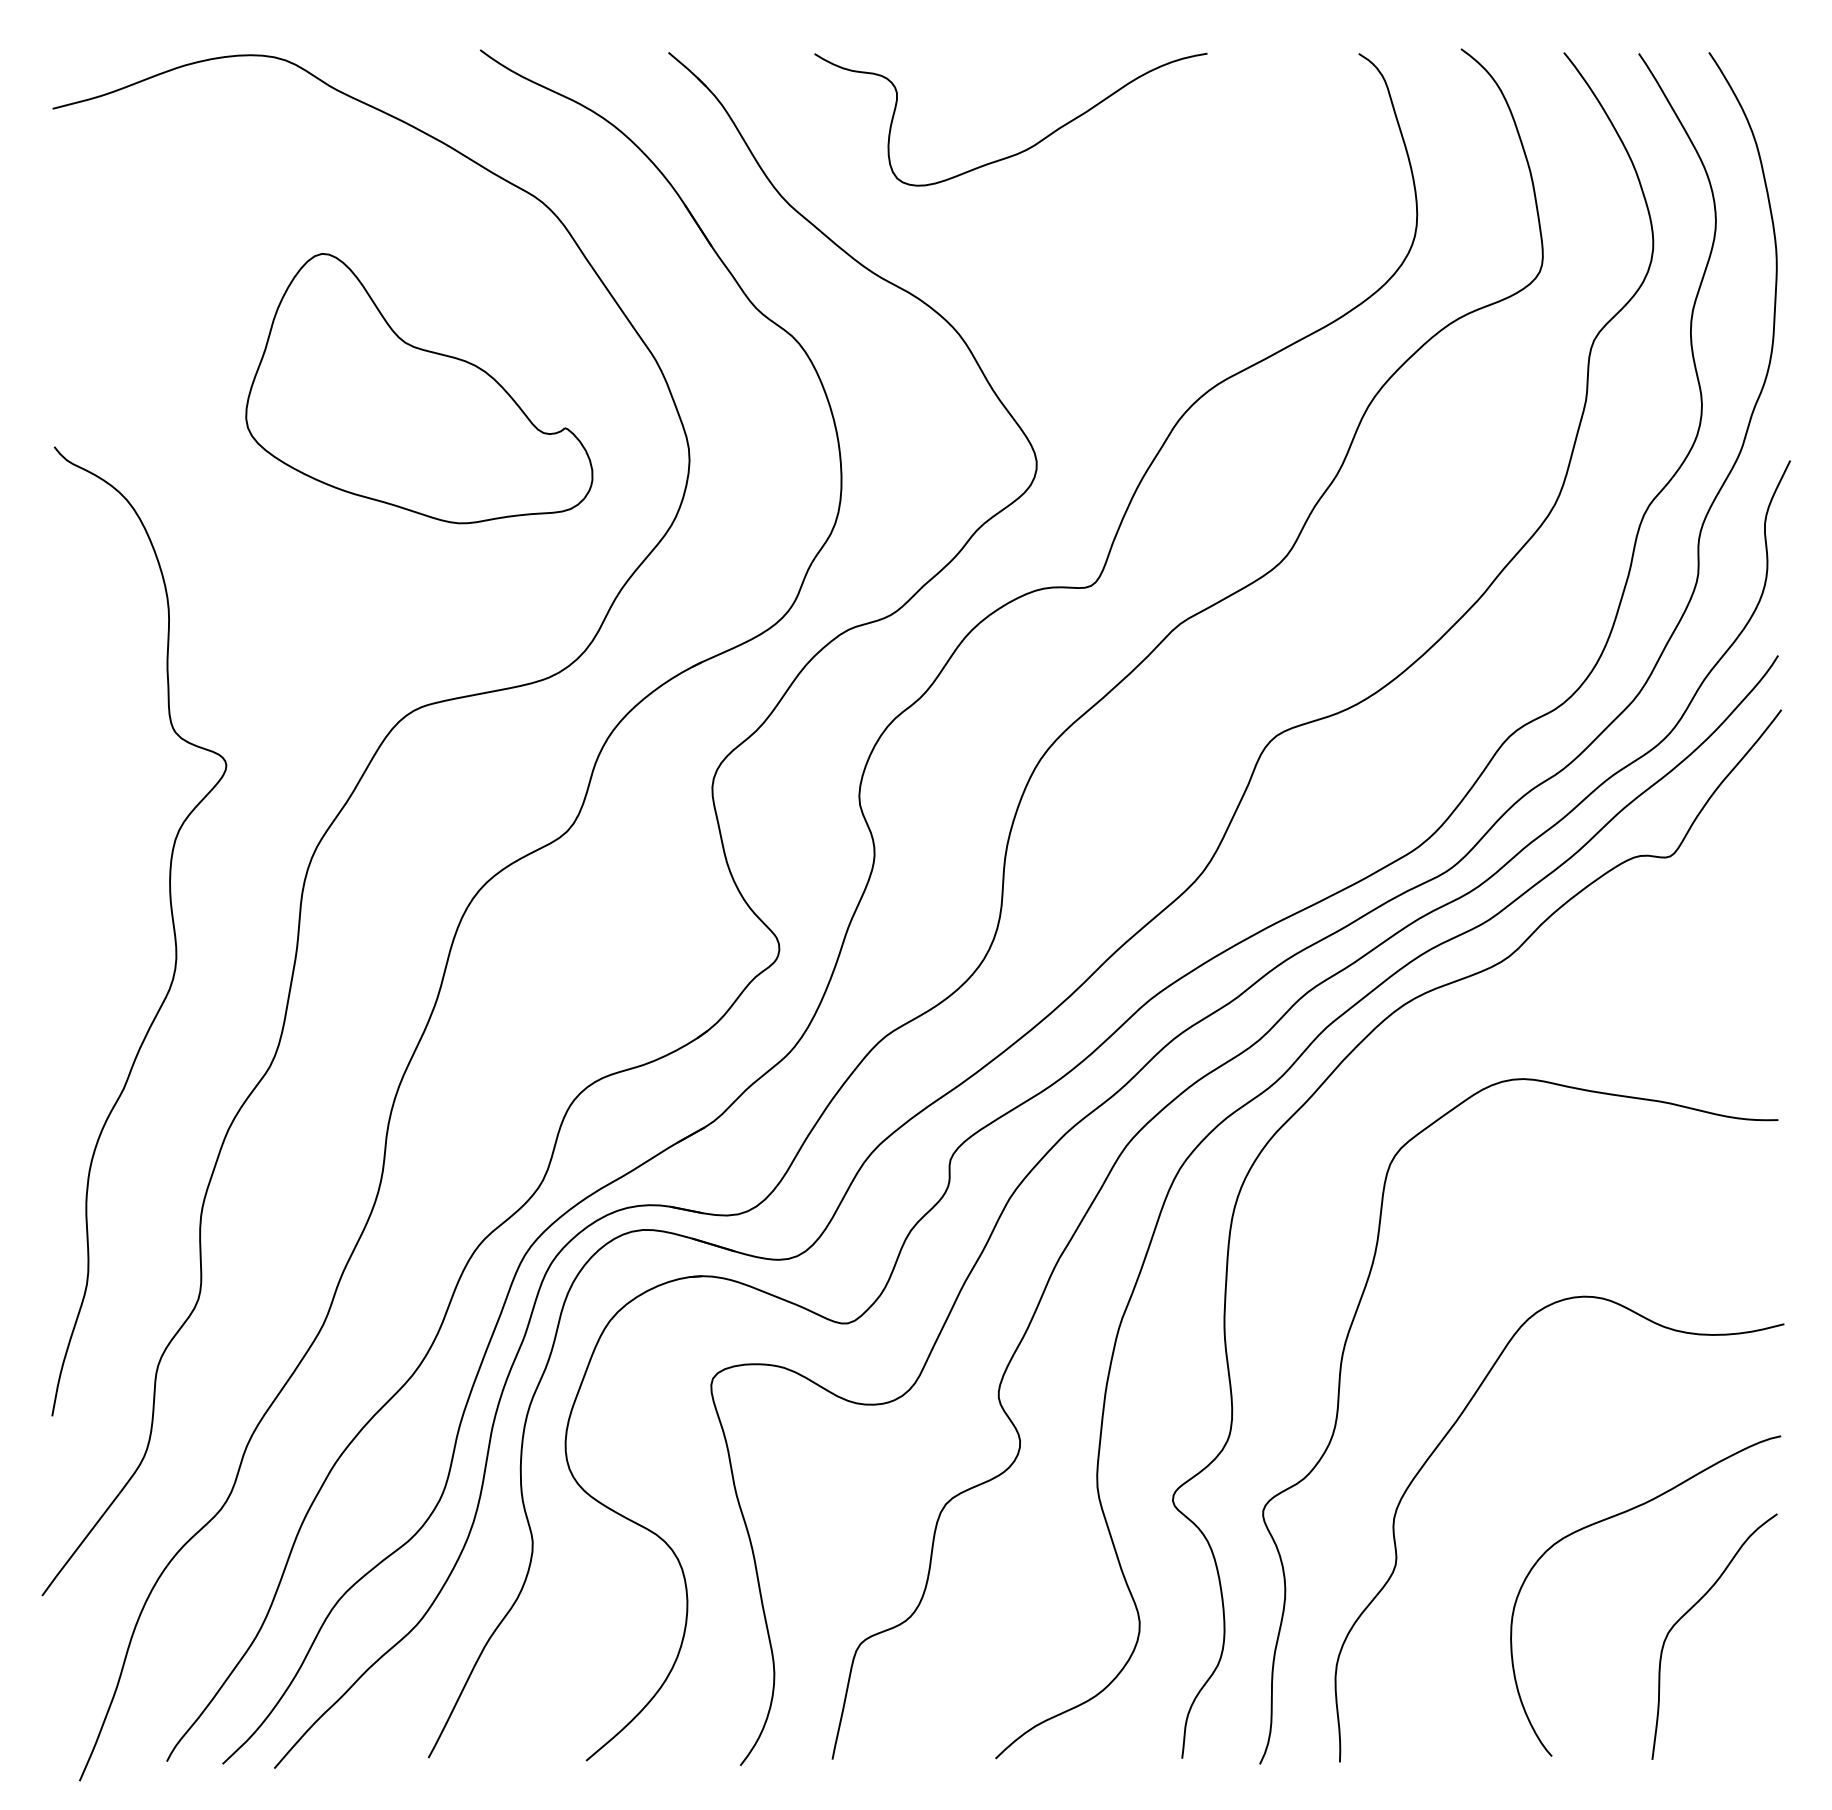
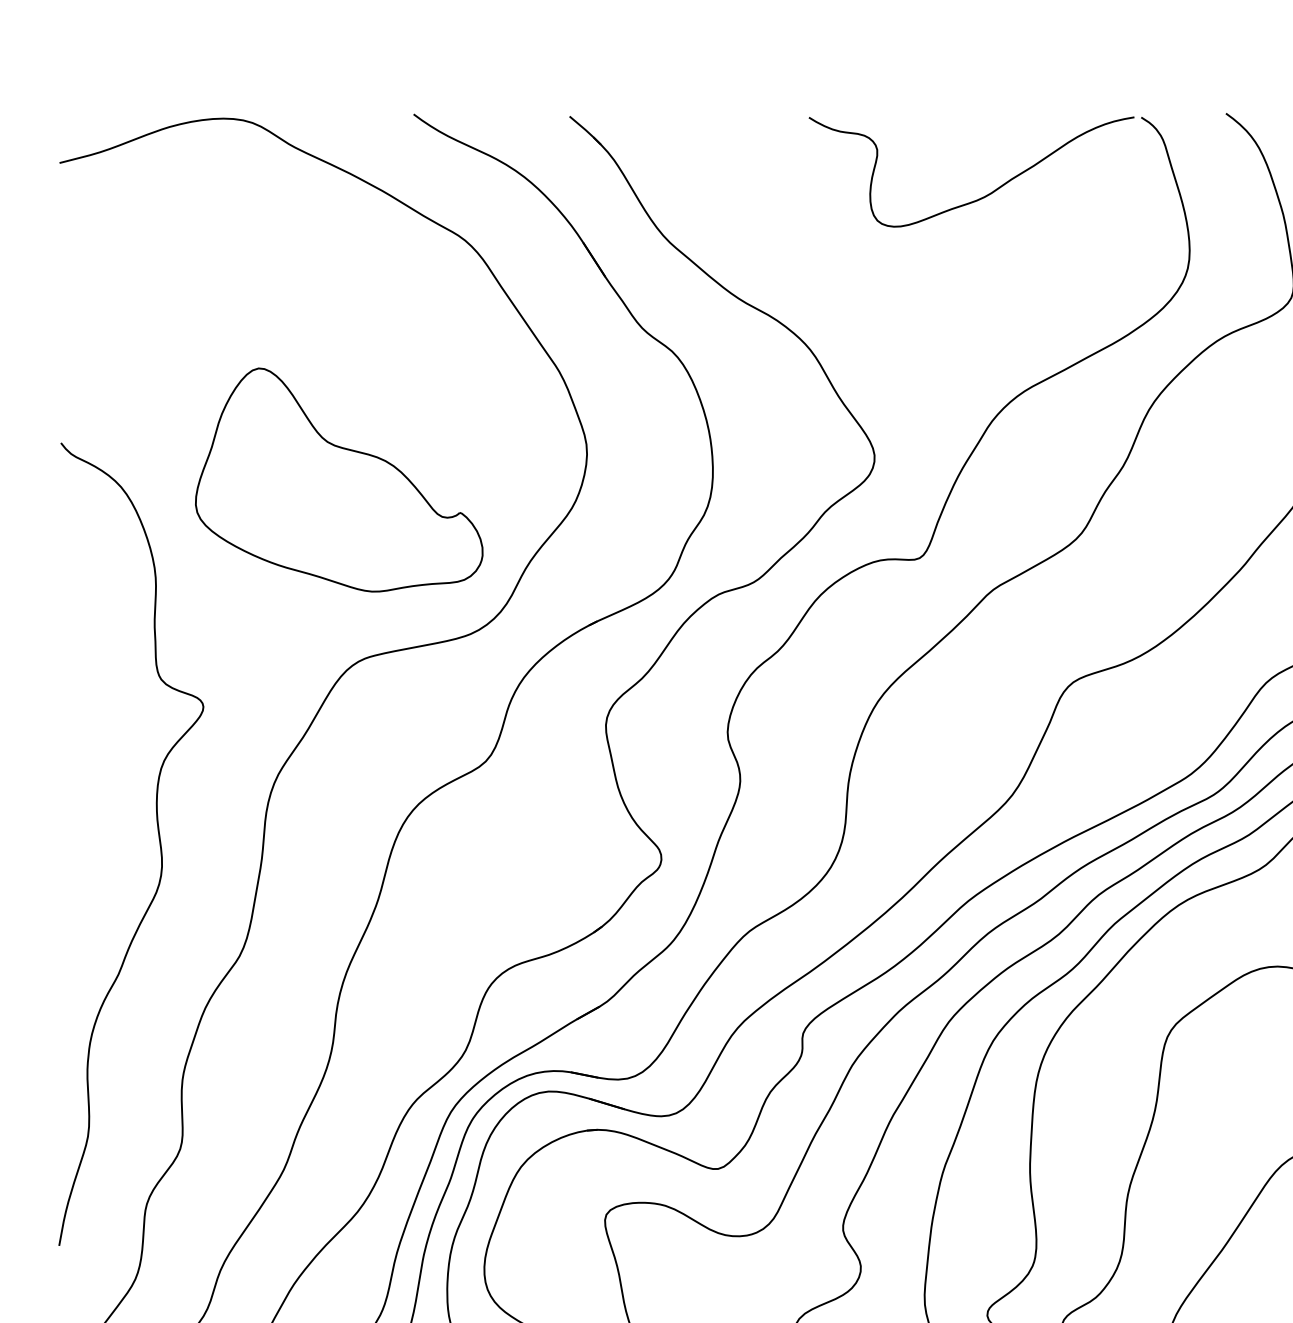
curve: (1024, 149) -> (982, 196), moved
part: (419, 388) -> (339, 479), moved

